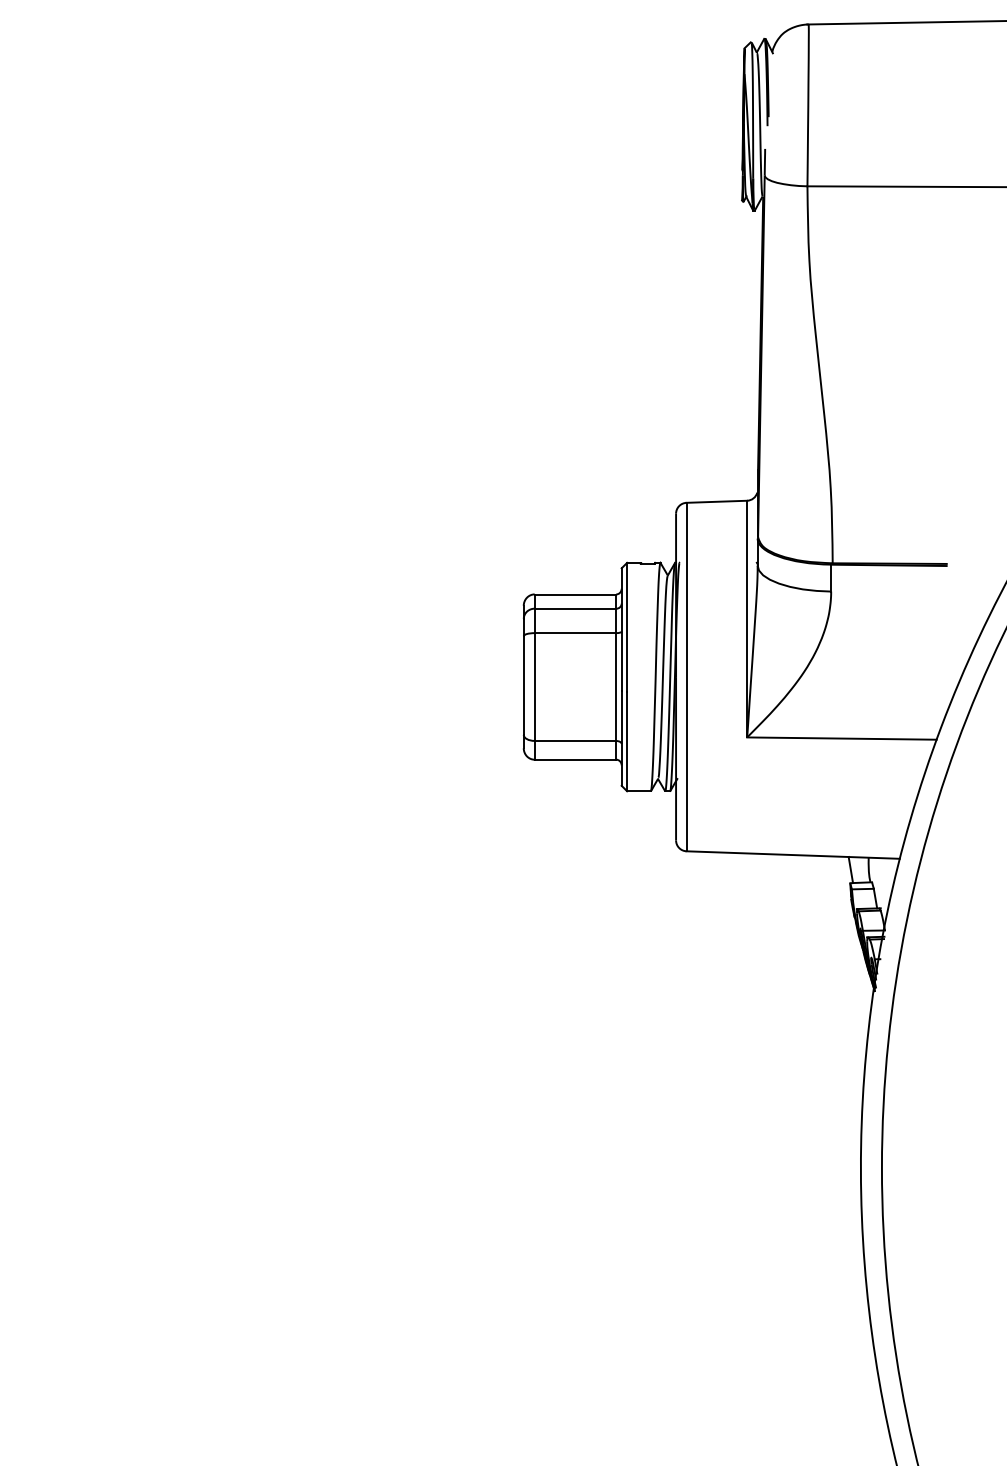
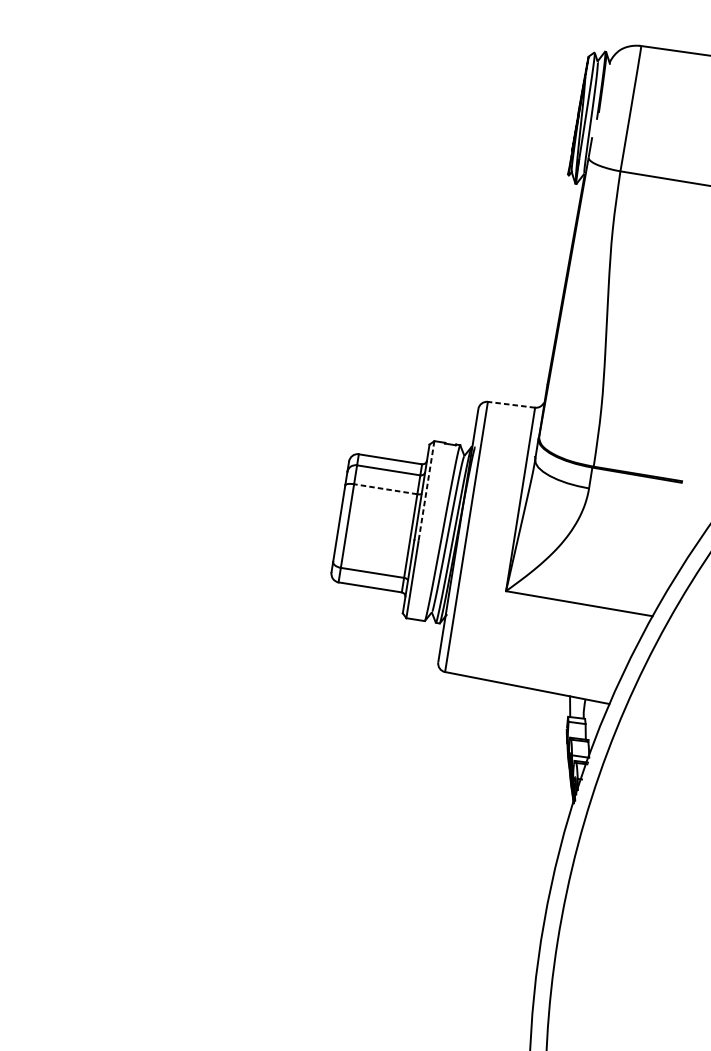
line: (716, 501) -> (511, 404), solid -> dashed
line: (627, 627) -> (426, 491), solid -> dashed
line: (575, 633) -> (385, 489), solid -> dashed

